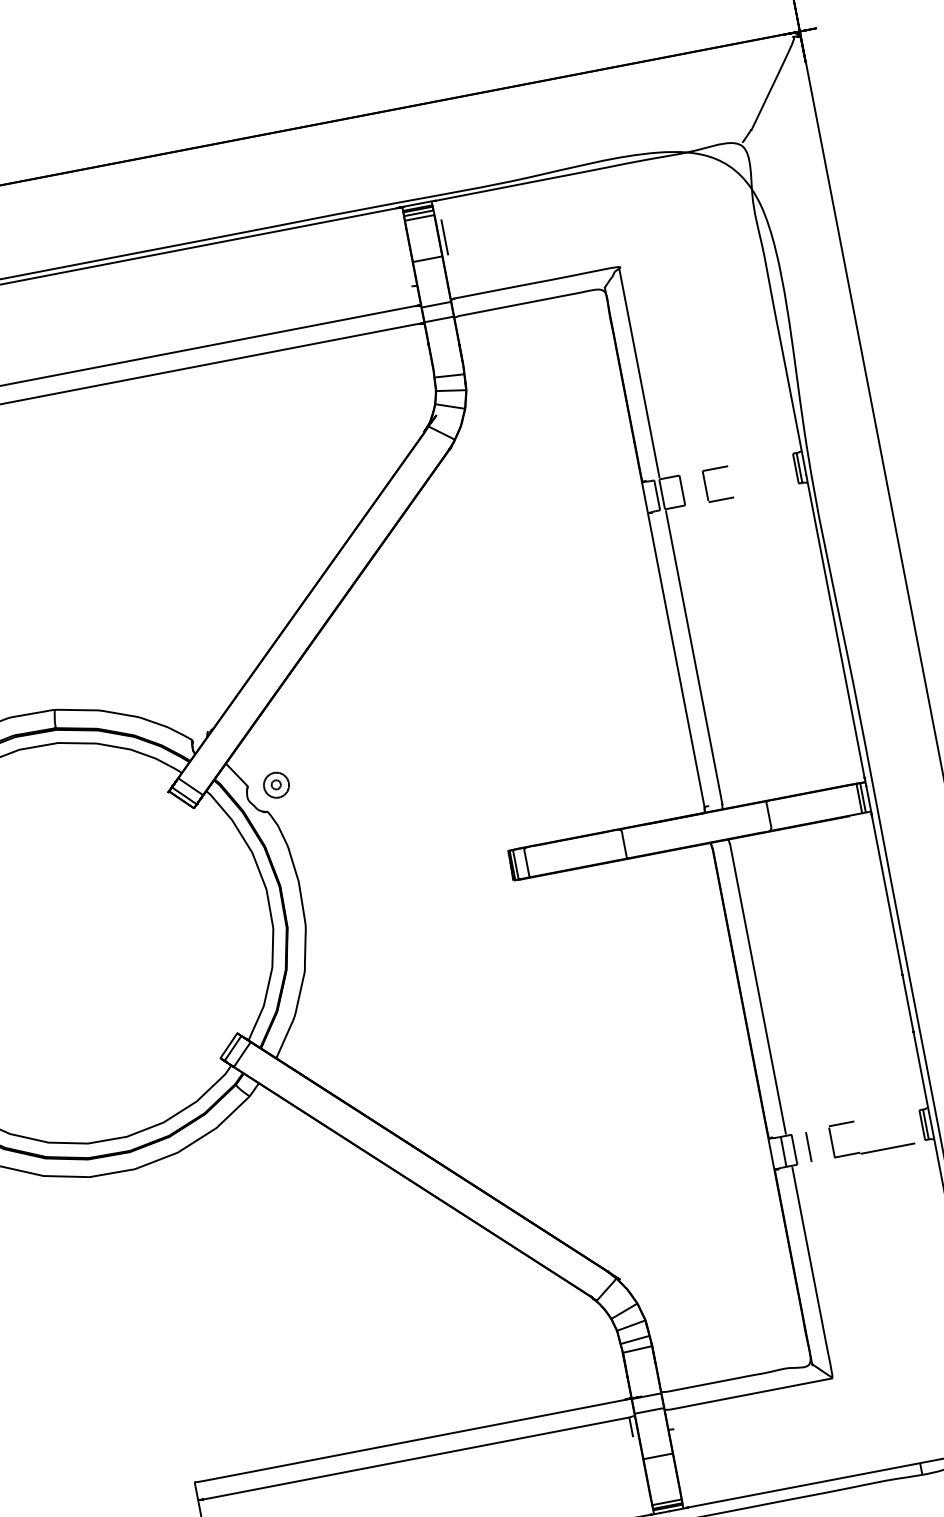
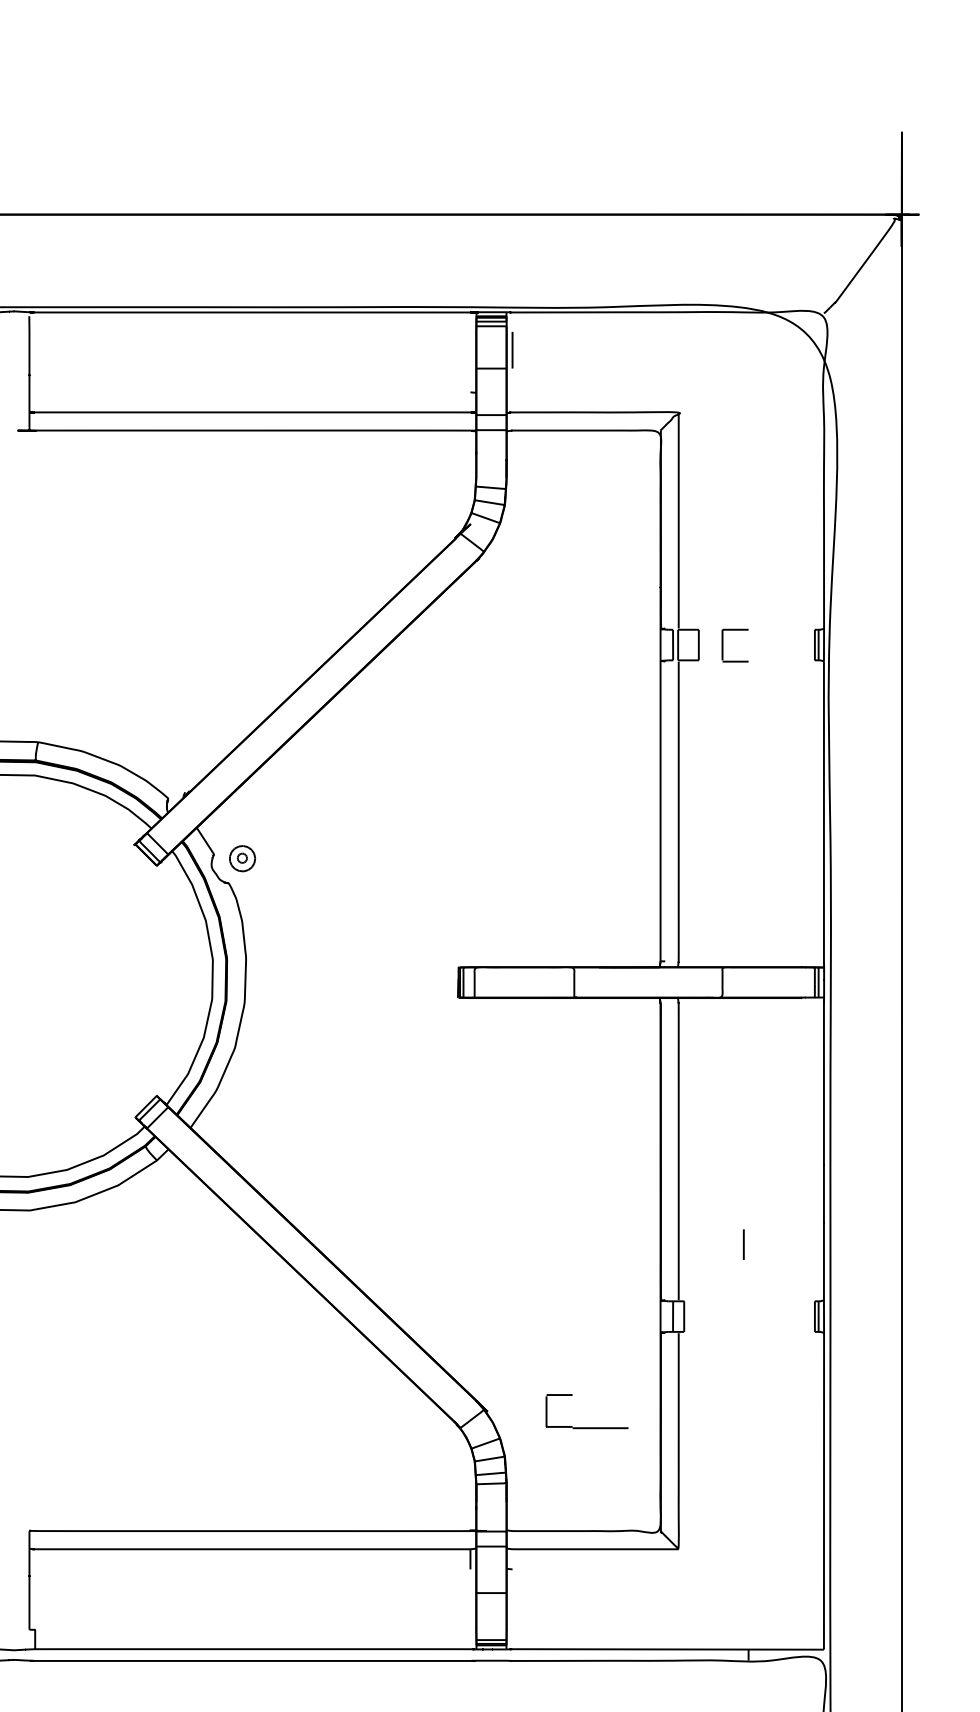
line: (808, 1146) -> (743, 1244), moved
part: (874, 1150) -> (586, 1427), moved

